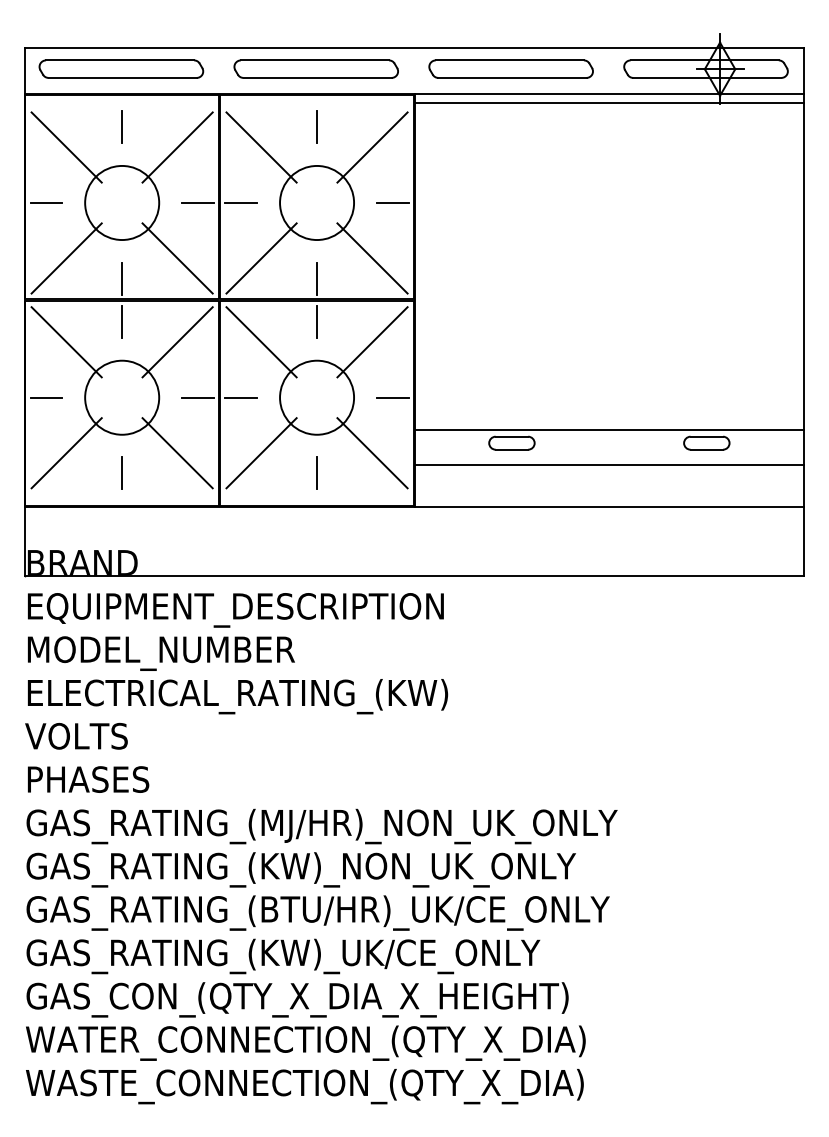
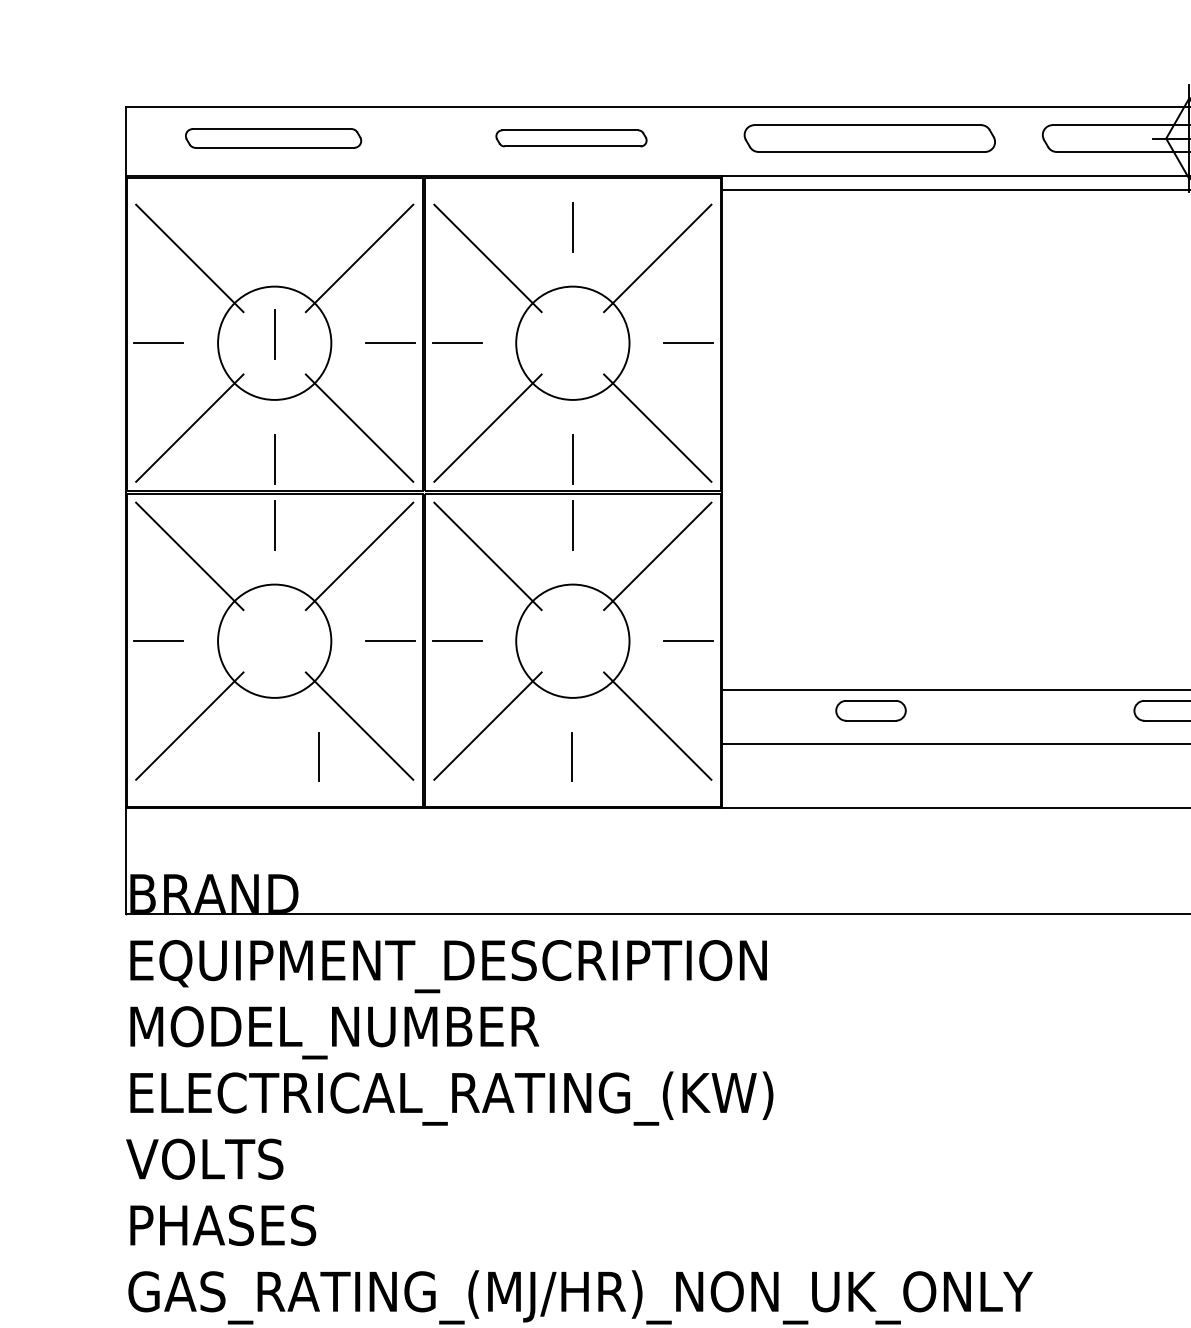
part: (121, 68) -> (273, 137), size x0.7
part: (315, 68) -> (570, 137), size x0.6
line: (121, 126) -> (273, 333), moved
line: (121, 472) -> (318, 755), moved

